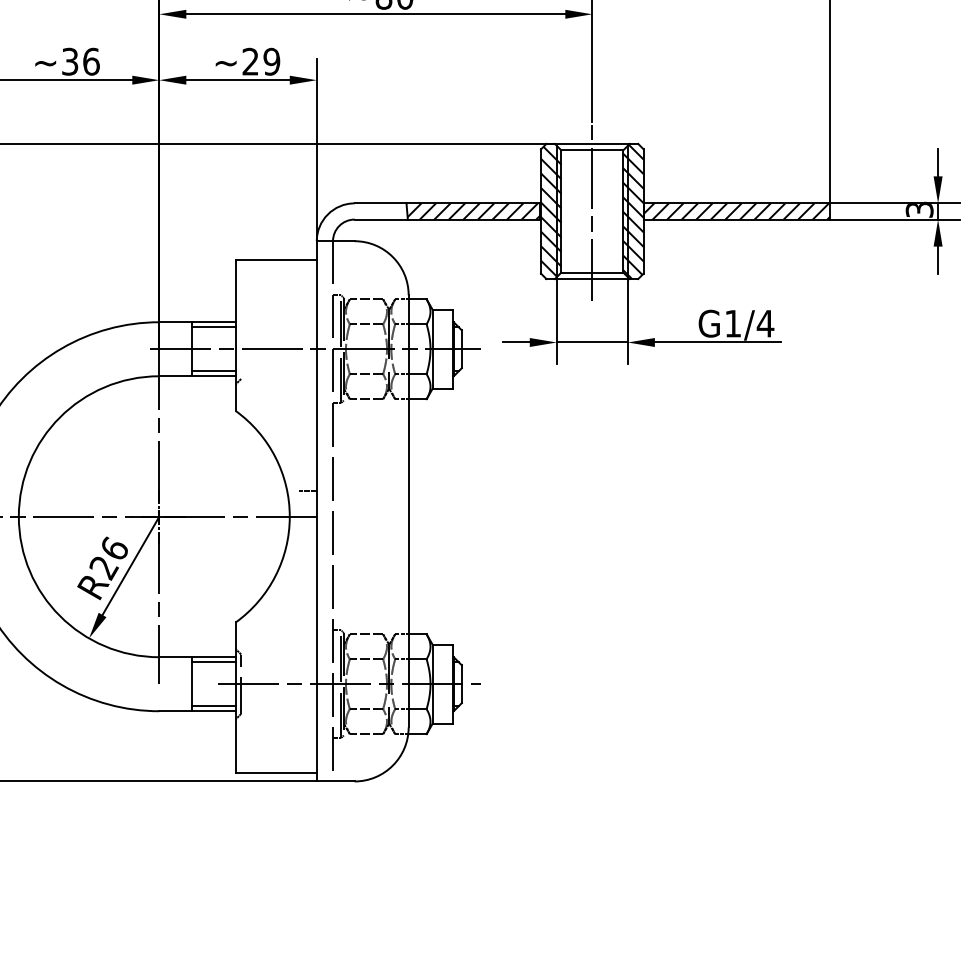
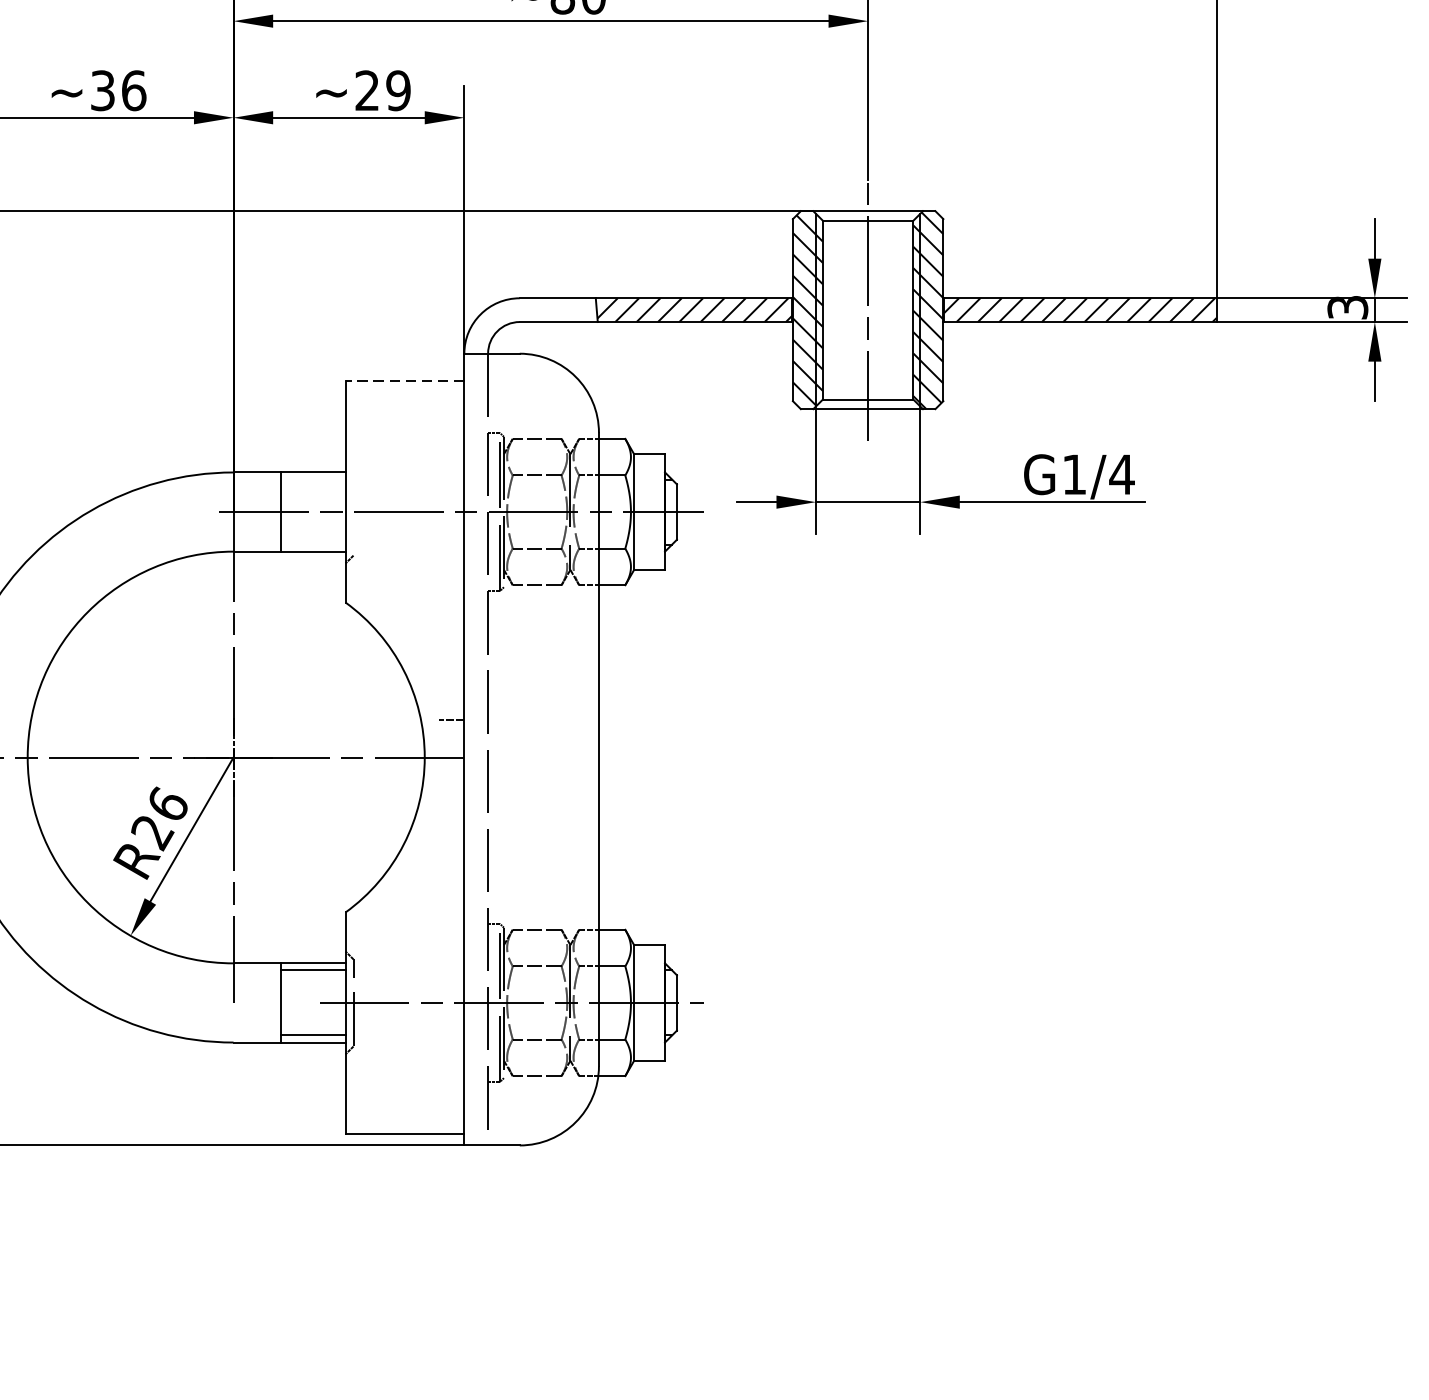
line: (276, 260) -> (405, 381), solid -> dashed
line: (213, 327) -> (312, 480), removed
line: (213, 371) -> (312, 544), removed

